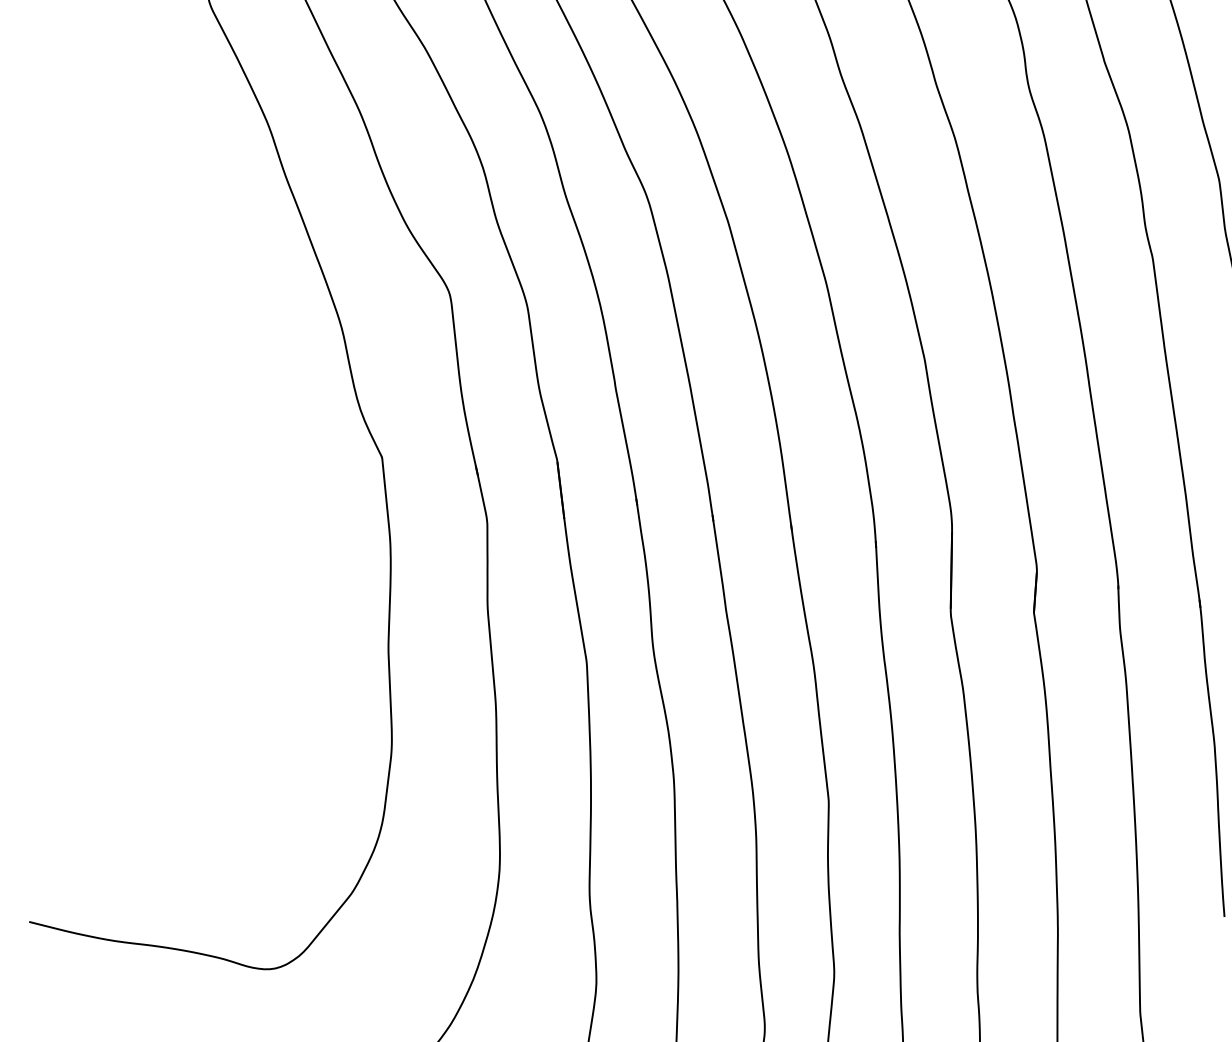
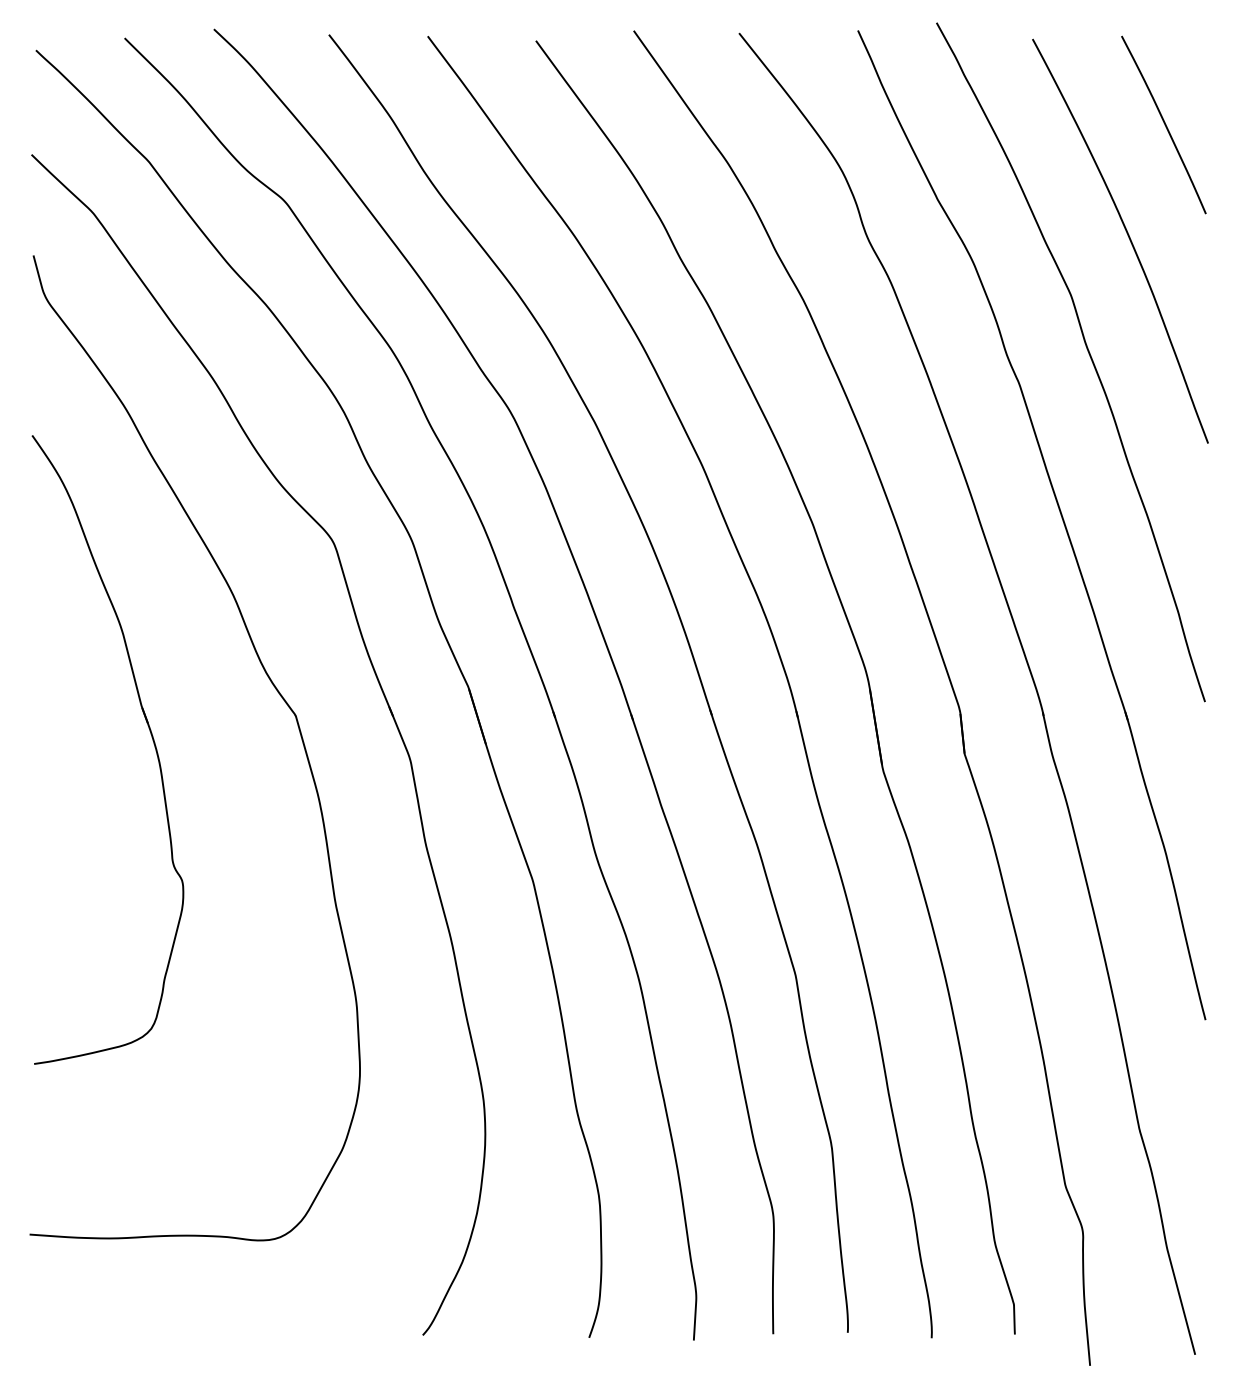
part: (235, 450) -> (150, 734), added

